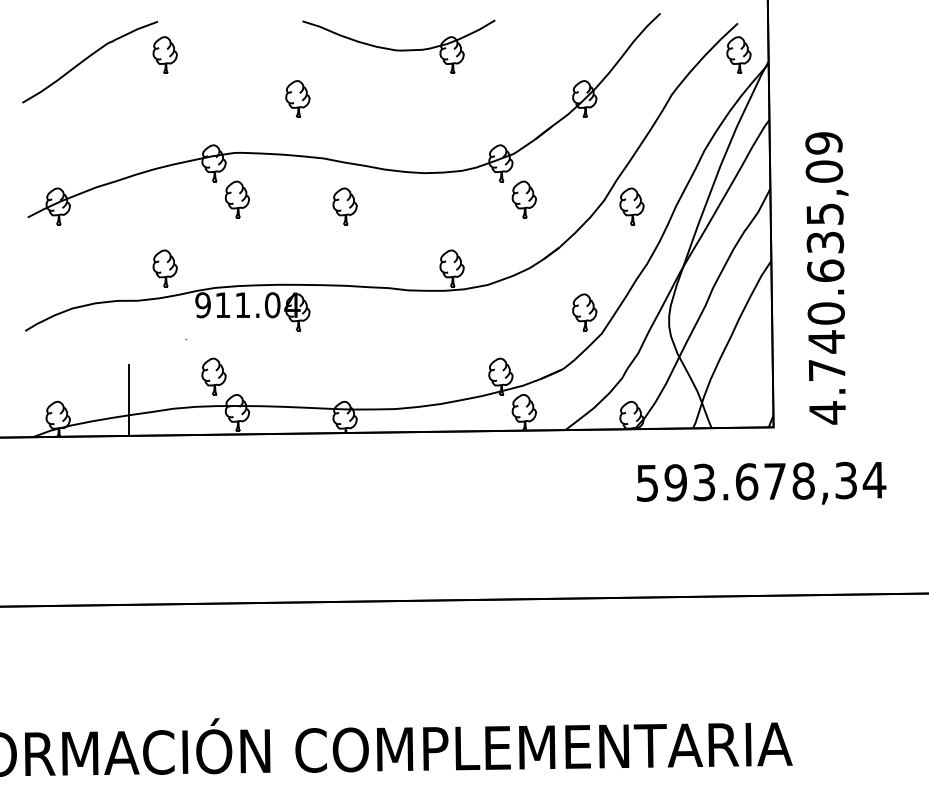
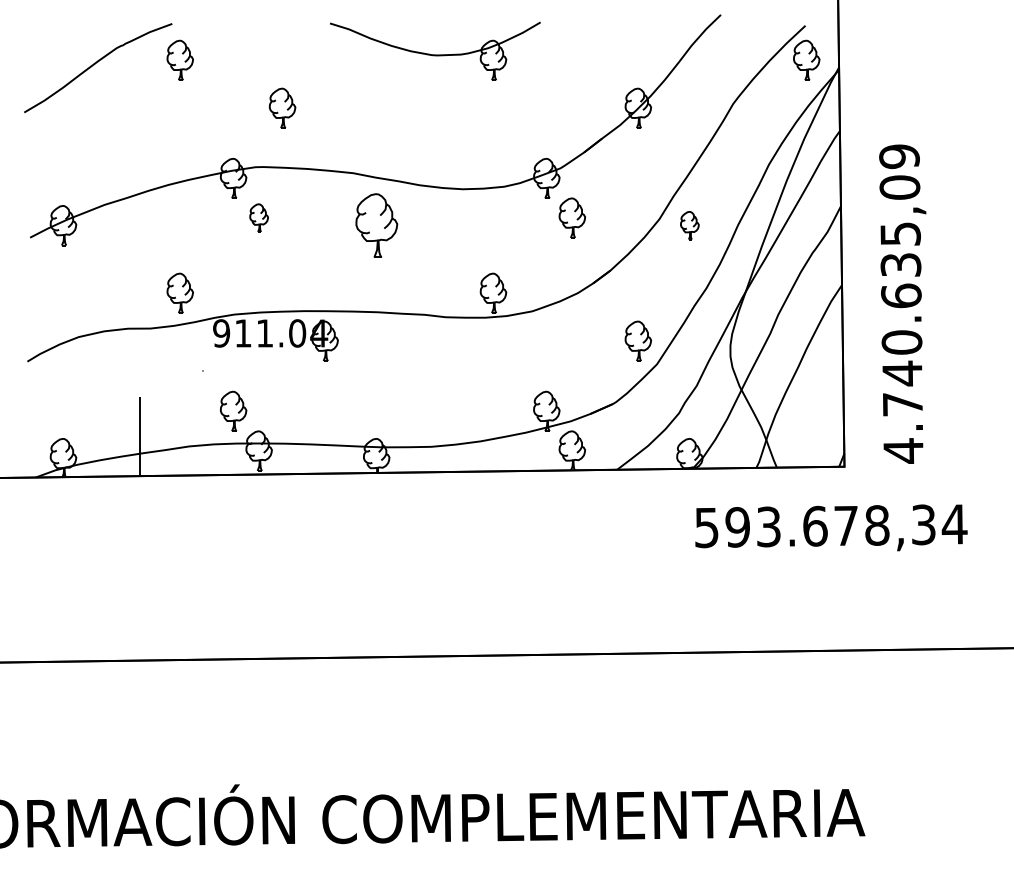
part: (297, 98) -> (282, 107), moved
part: (237, 199) -> (259, 218), size x0.7
part: (344, 206) -> (375, 225), size x1.6
part: (631, 206) -> (689, 225), size x0.7

